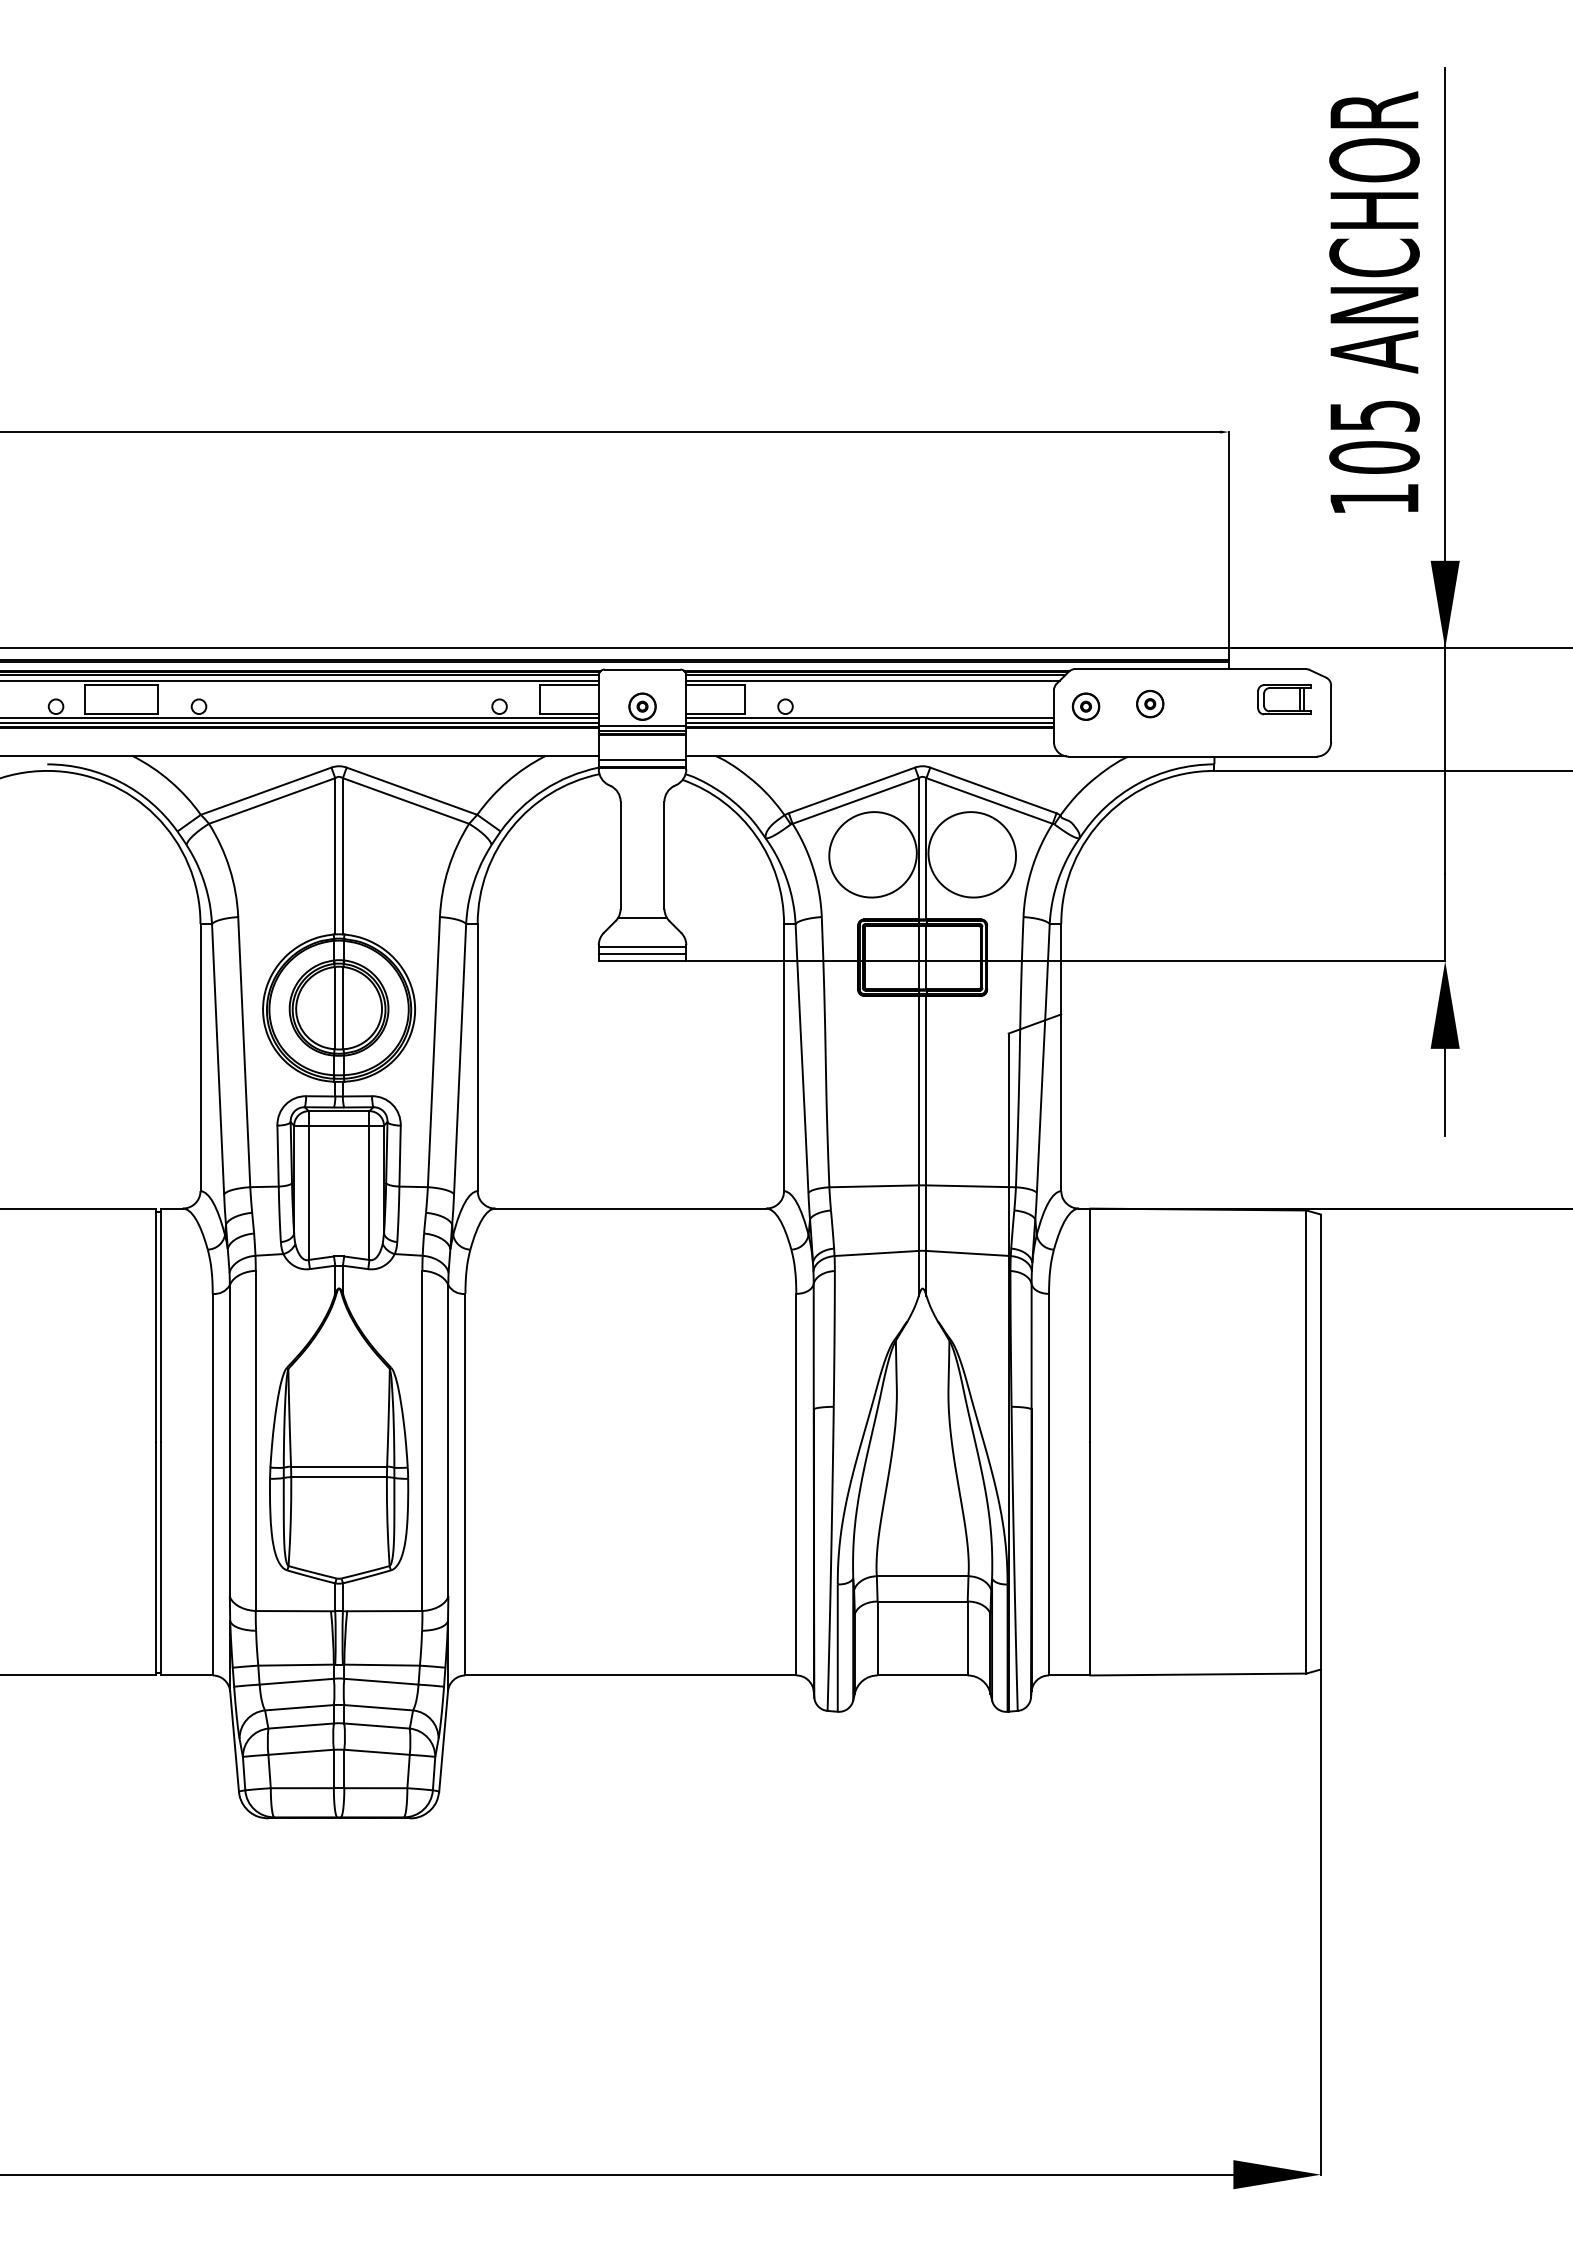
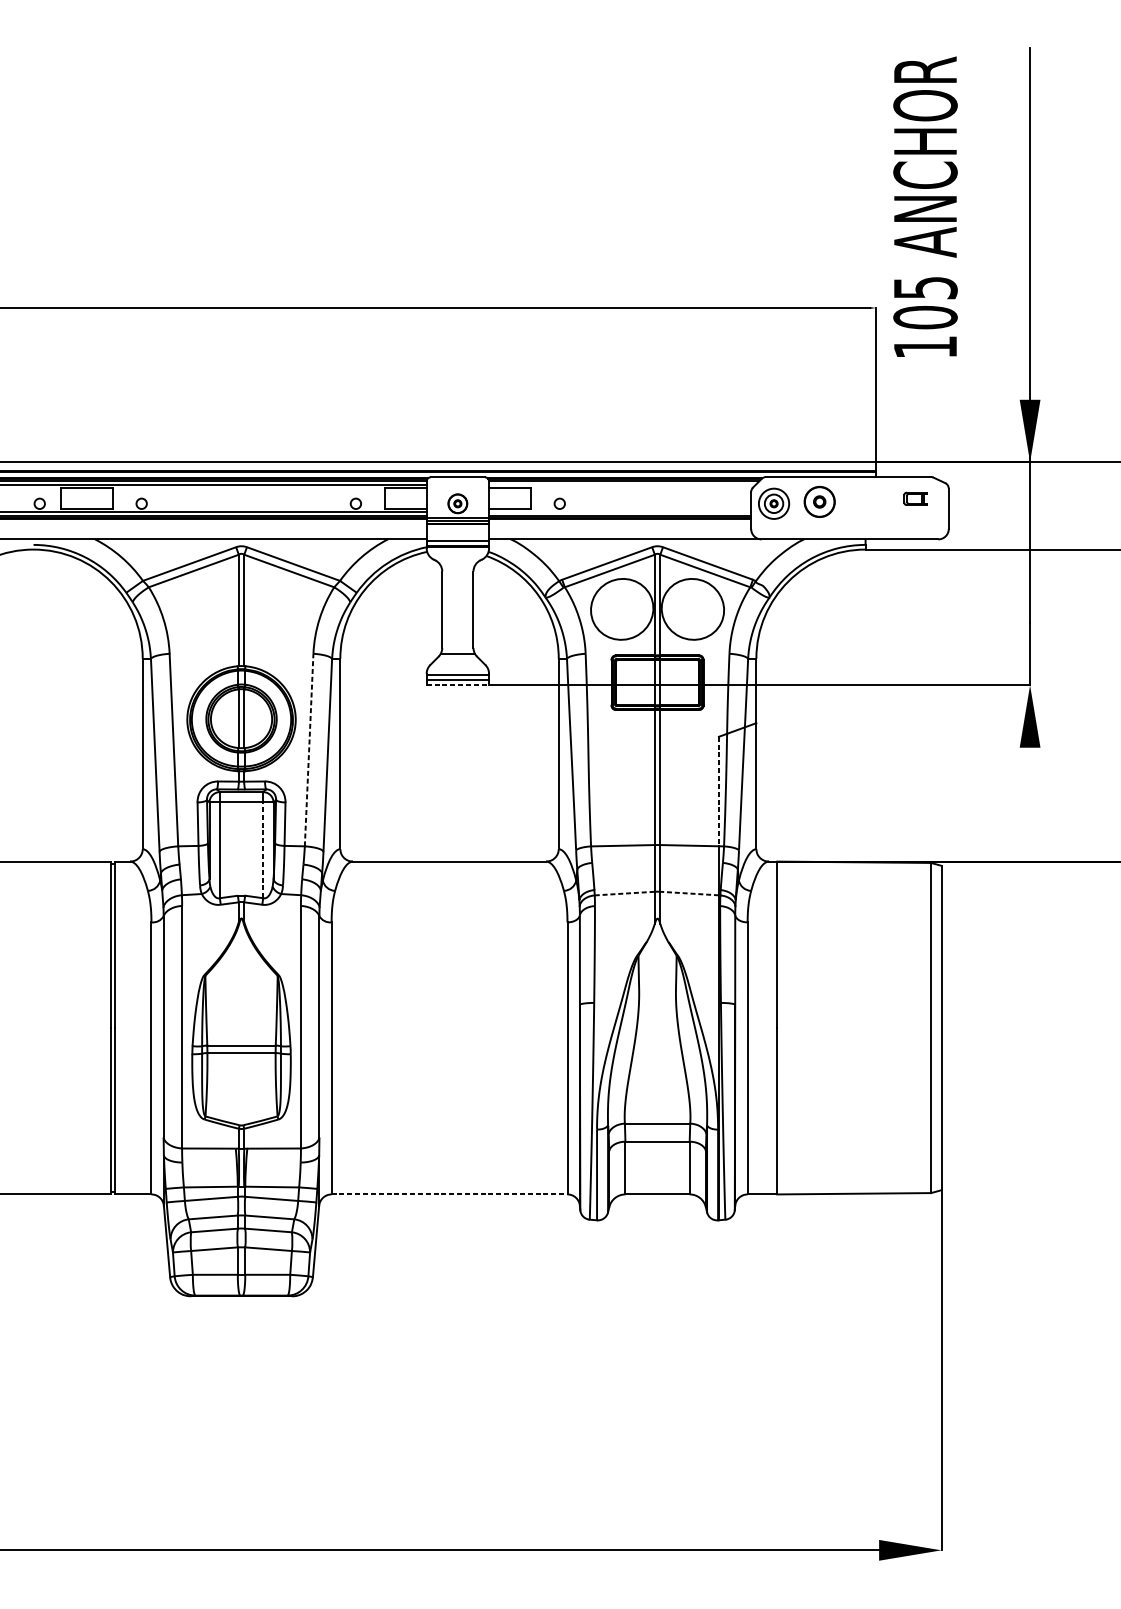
text: (1374, 301) -> (925, 206), moved
line: (872, 680) -> (621, 485), removed
part: (1284, 699) -> (915, 498), size x0.6
part: (1150, 703) -> (819, 501), size x1.6
circle: (1085, 706) -> (773, 503), size x1.6
line: (869, 718) -> (619, 512), removed
line: (642, 961) -> (457, 685), solid -> dashed
line: (433, 1051) -> (308, 749), solid -> dashed
line: (1445, 1092) -> (1030, 778), removed
line: (1008, 1110) -> (718, 791), solid -> dashed
line: (369, 1192) -> (263, 850), solid -> dashed
line: (877, 1253) -> (625, 893), solid -> dashed
line: (967, 1253) -> (689, 893), solid -> dashed
line: (631, 1675) -> (450, 1194), solid -> dashed

